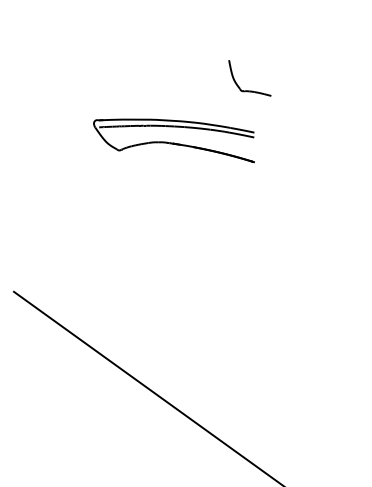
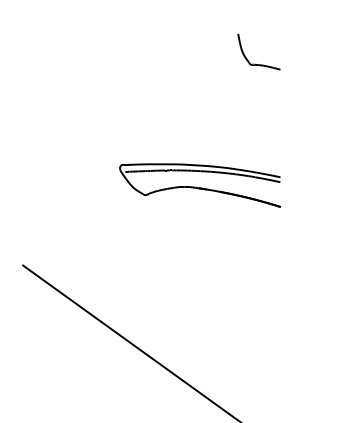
part: (173, 140) -> (199, 185), moved

